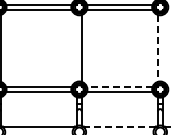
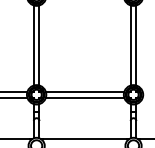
line: (77, 47) -> (34, 44), added
line: (162, 47) -> (136, 44), added
line: (157, 48) -> (130, 45), dashed -> solid
line: (119, 87) -> (84, 92), dashed -> solid
line: (119, 126) -> (84, 139), dashed -> solid

